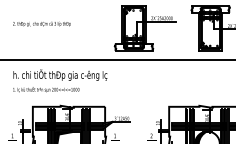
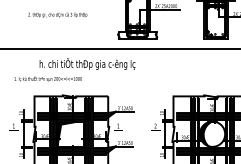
text: (41, 23) -> (57, 14), moved
text: (60, 74) -> (87, 63), moved

